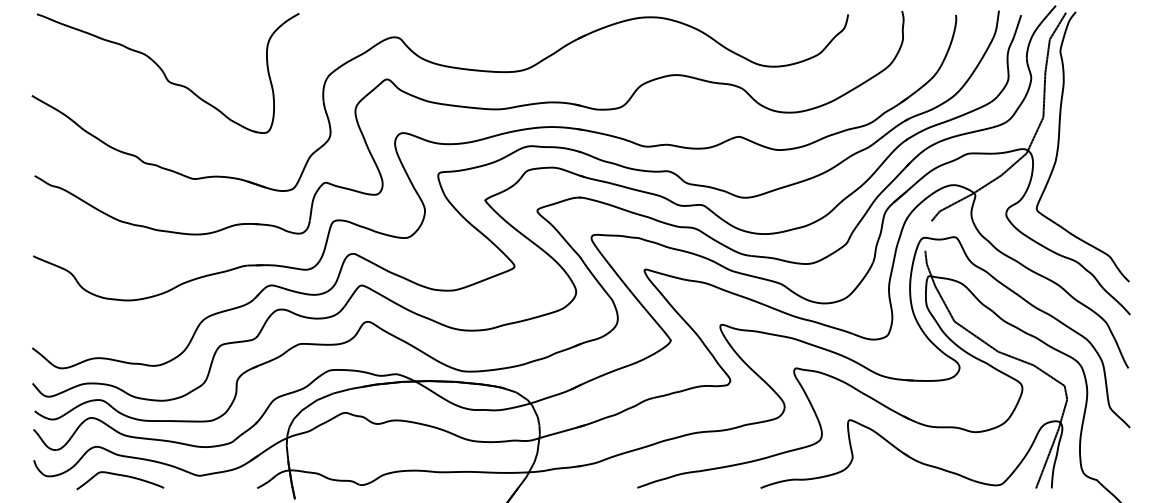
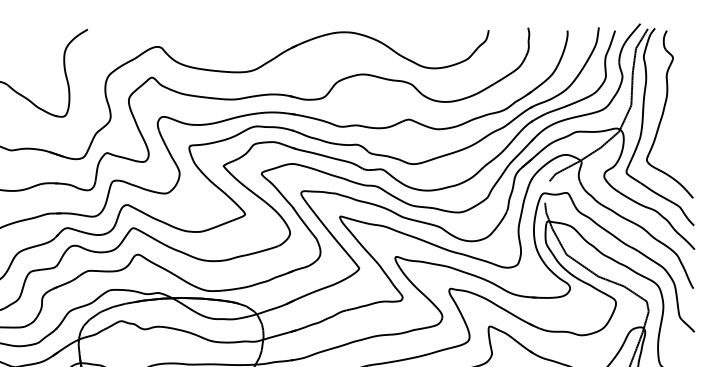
part: (1087, 129) -> (663, 114), added

